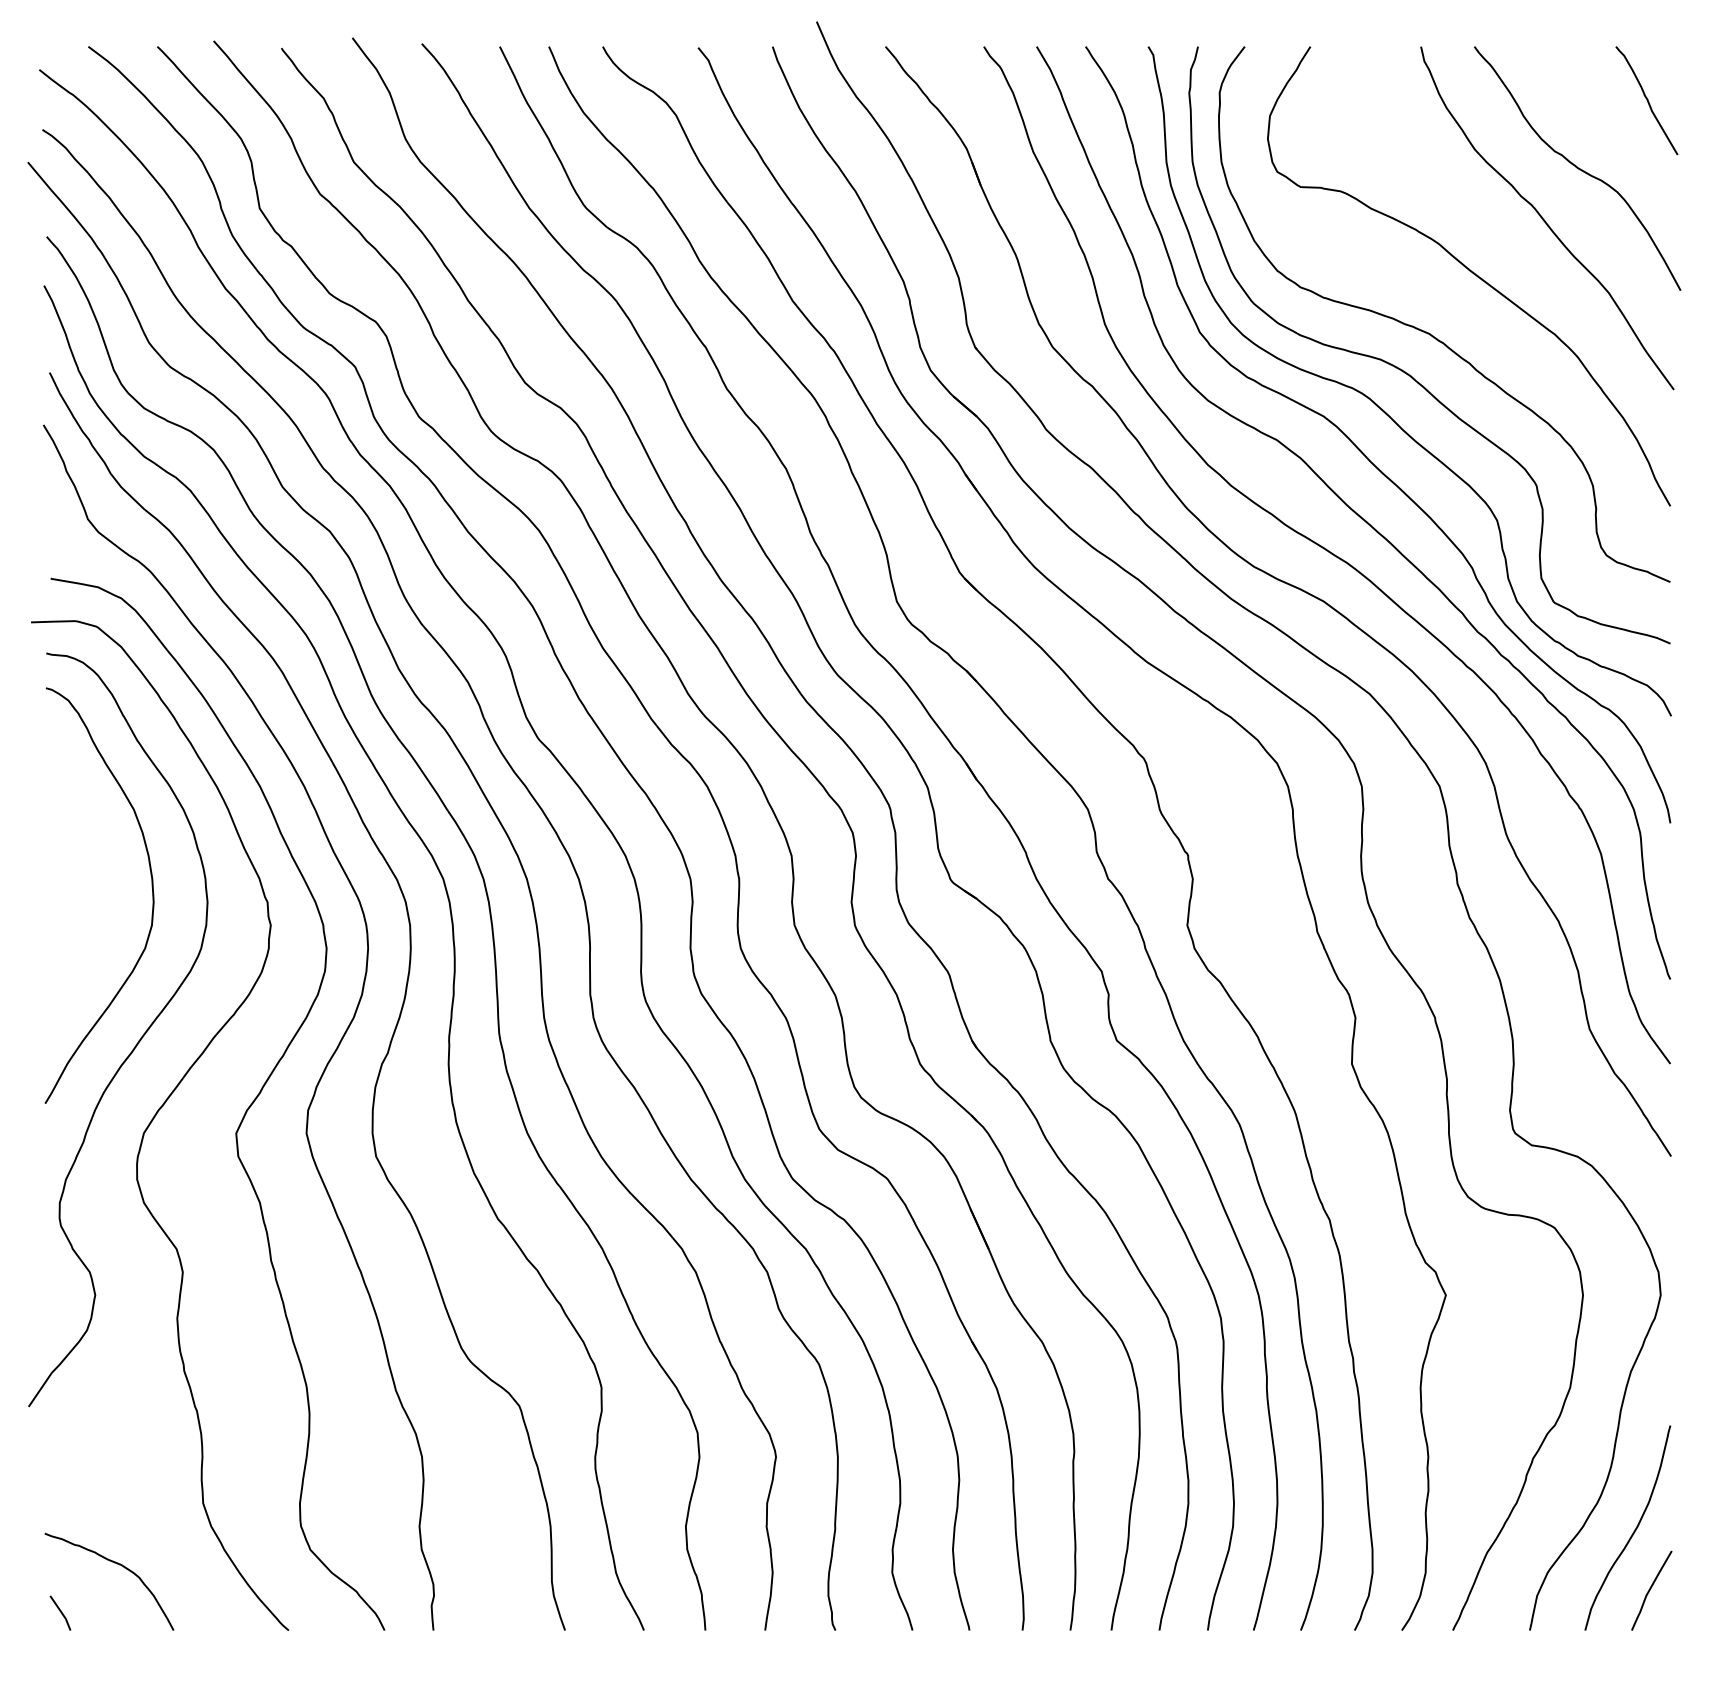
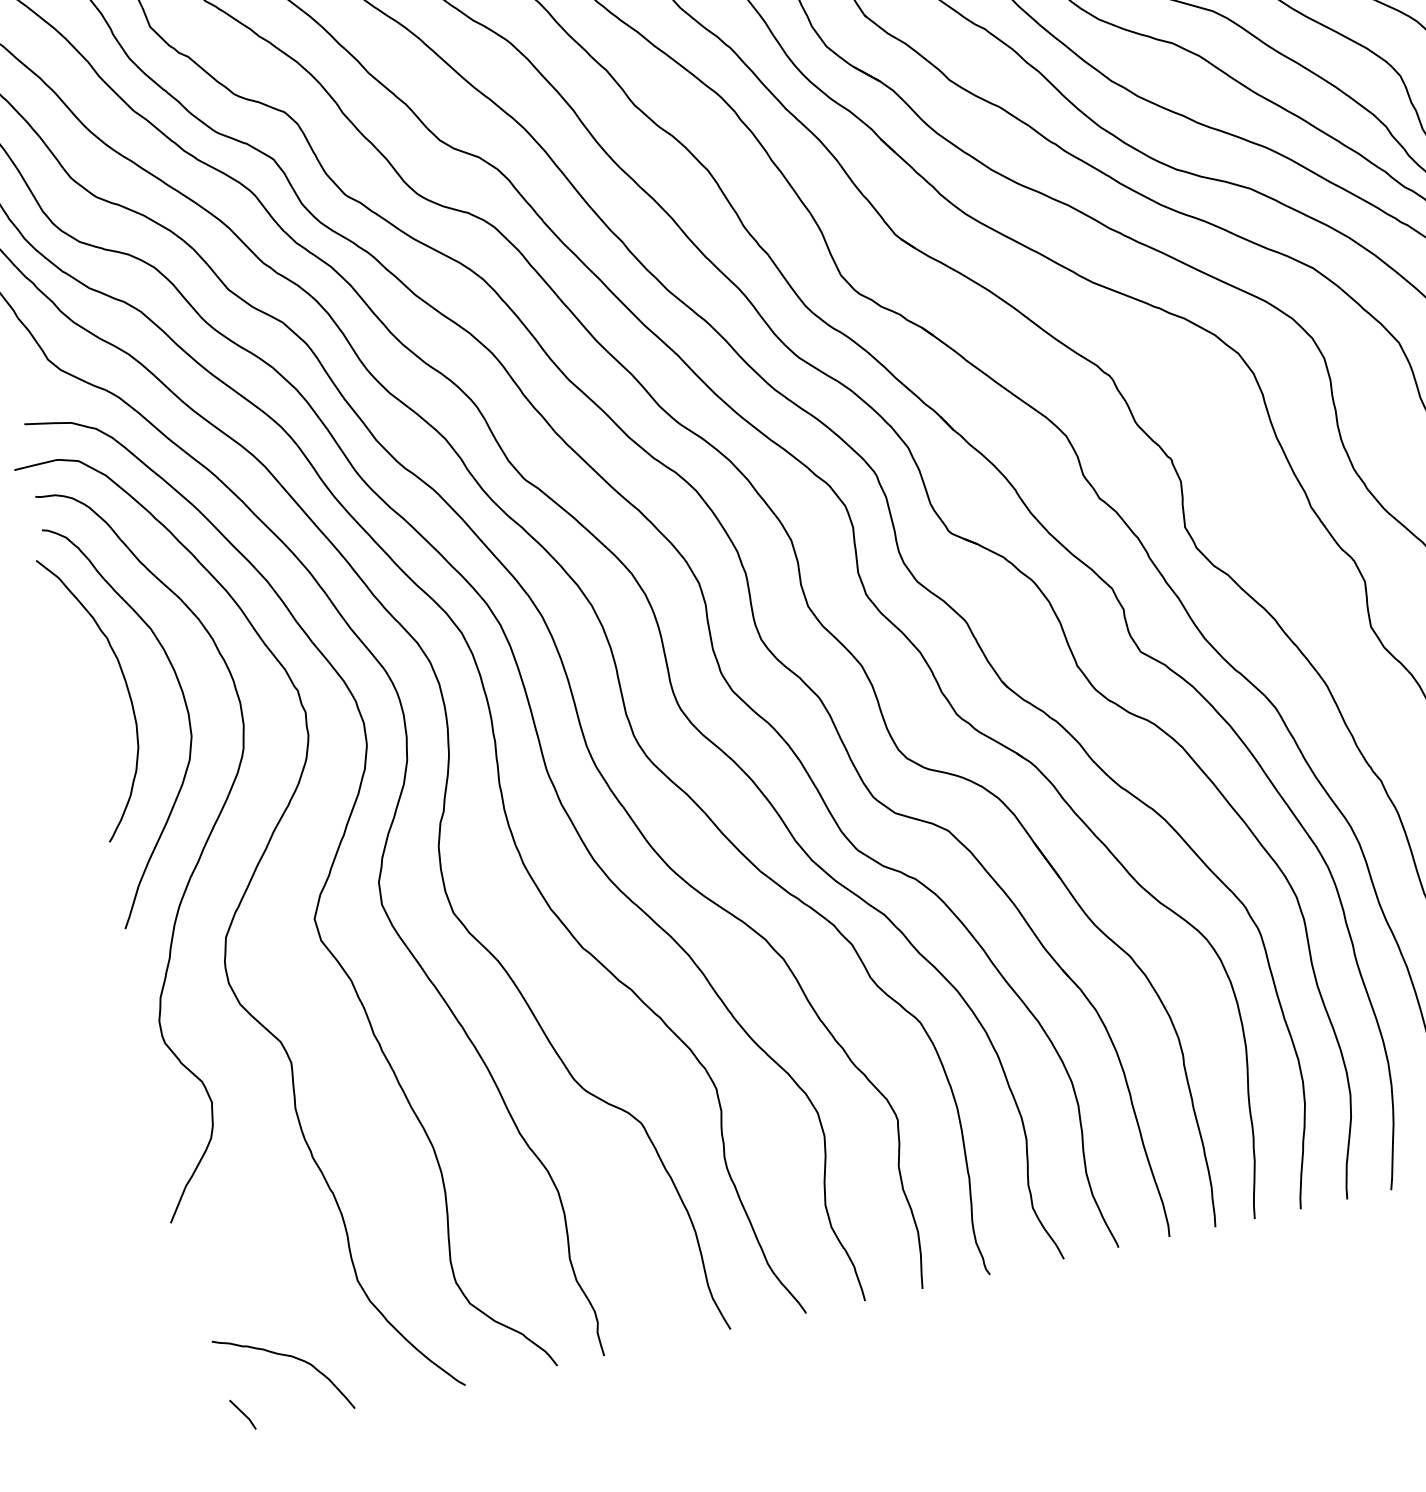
curve: (96, 858) -> (124, 683), added

